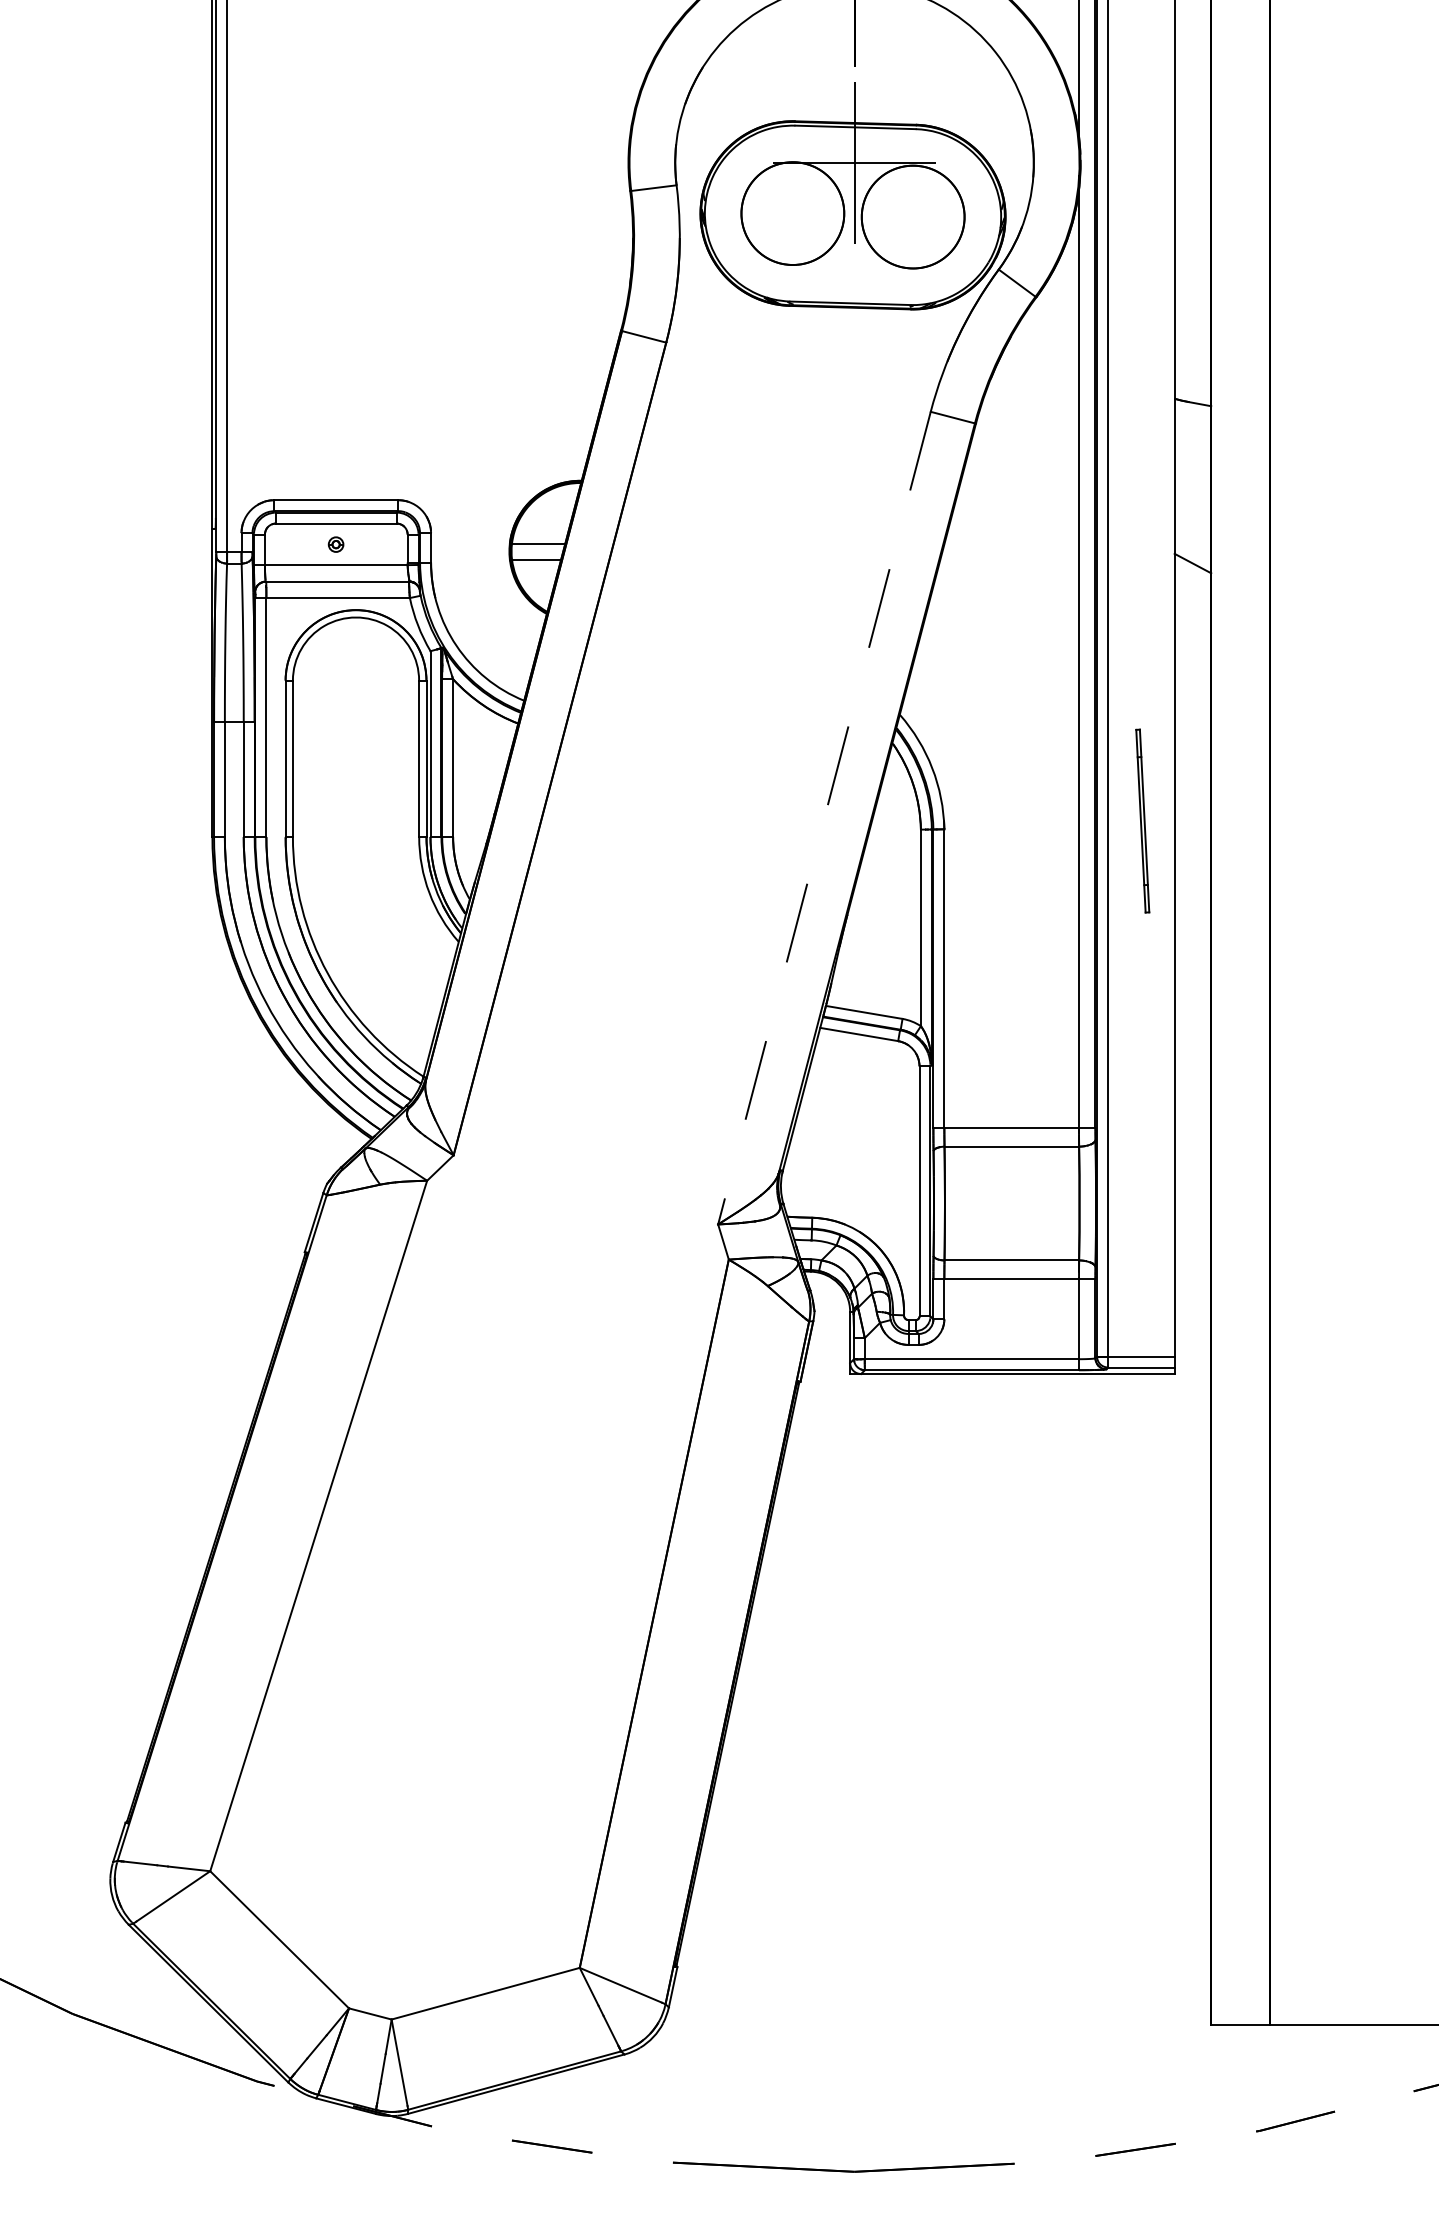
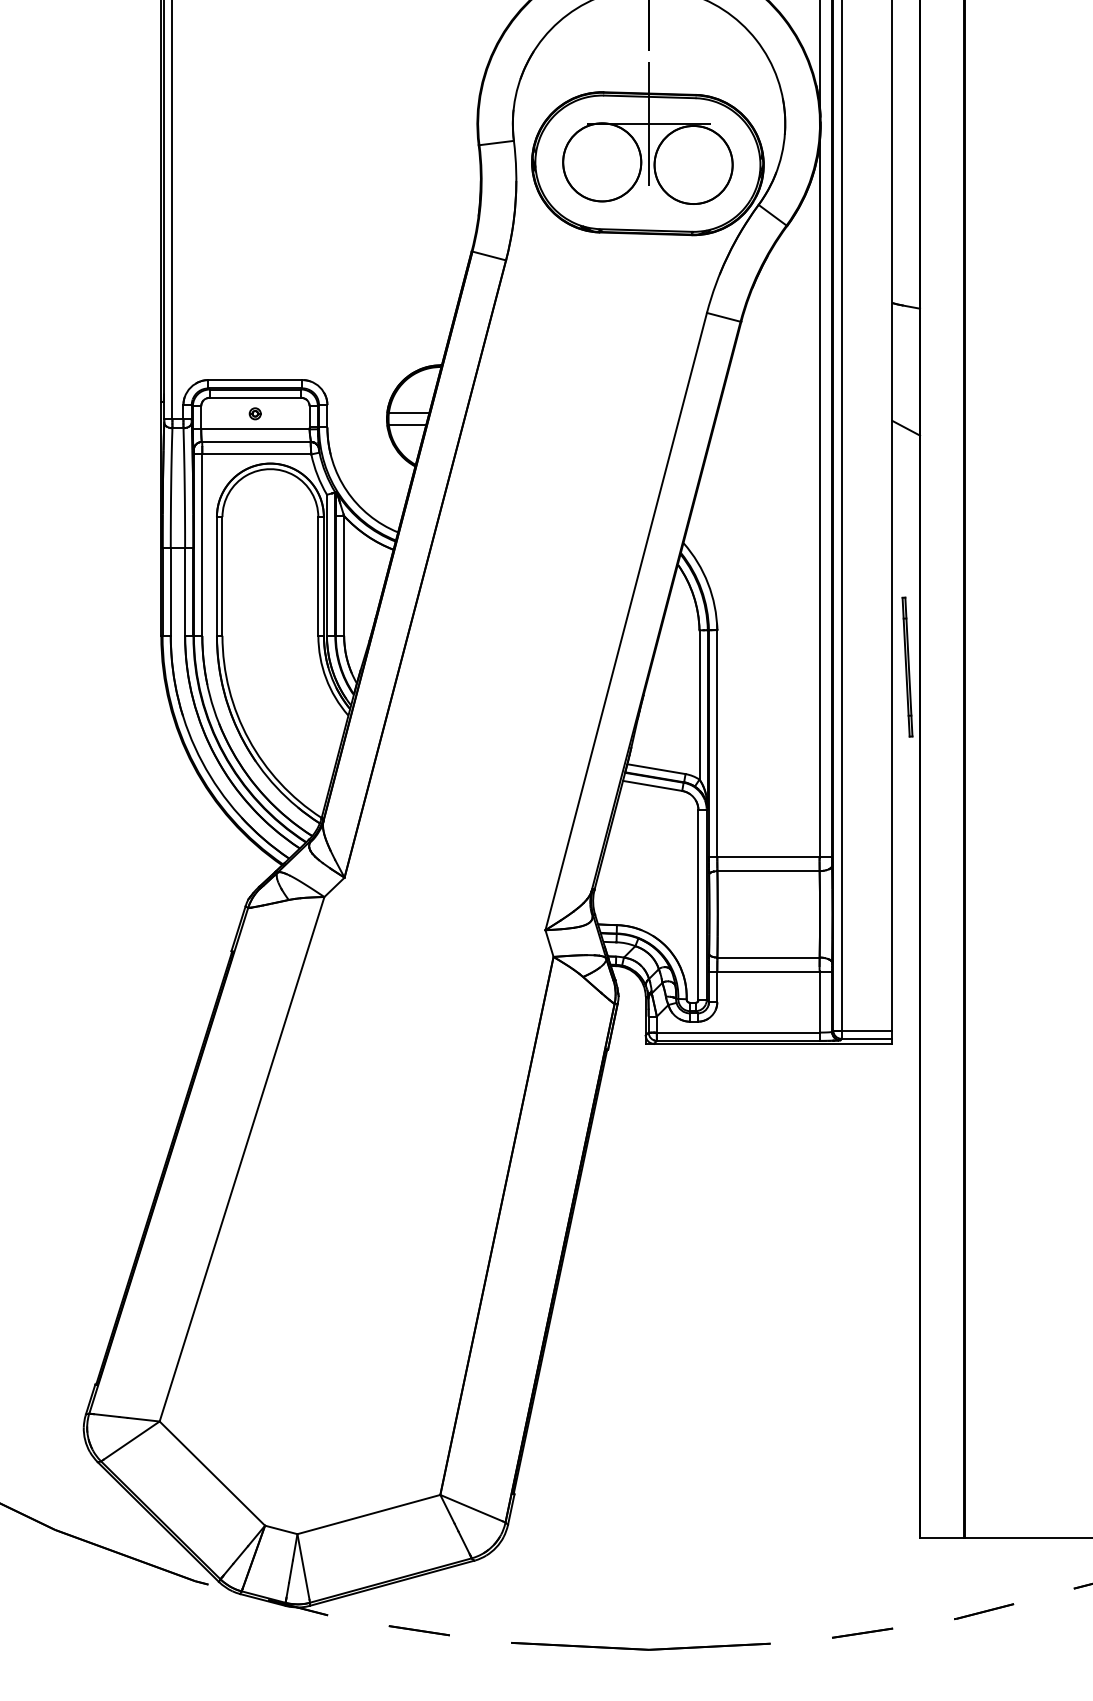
line: (824, 818) -> (626, 621), dashed -> solid
part: (1142, 820) -> (907, 666), moved

